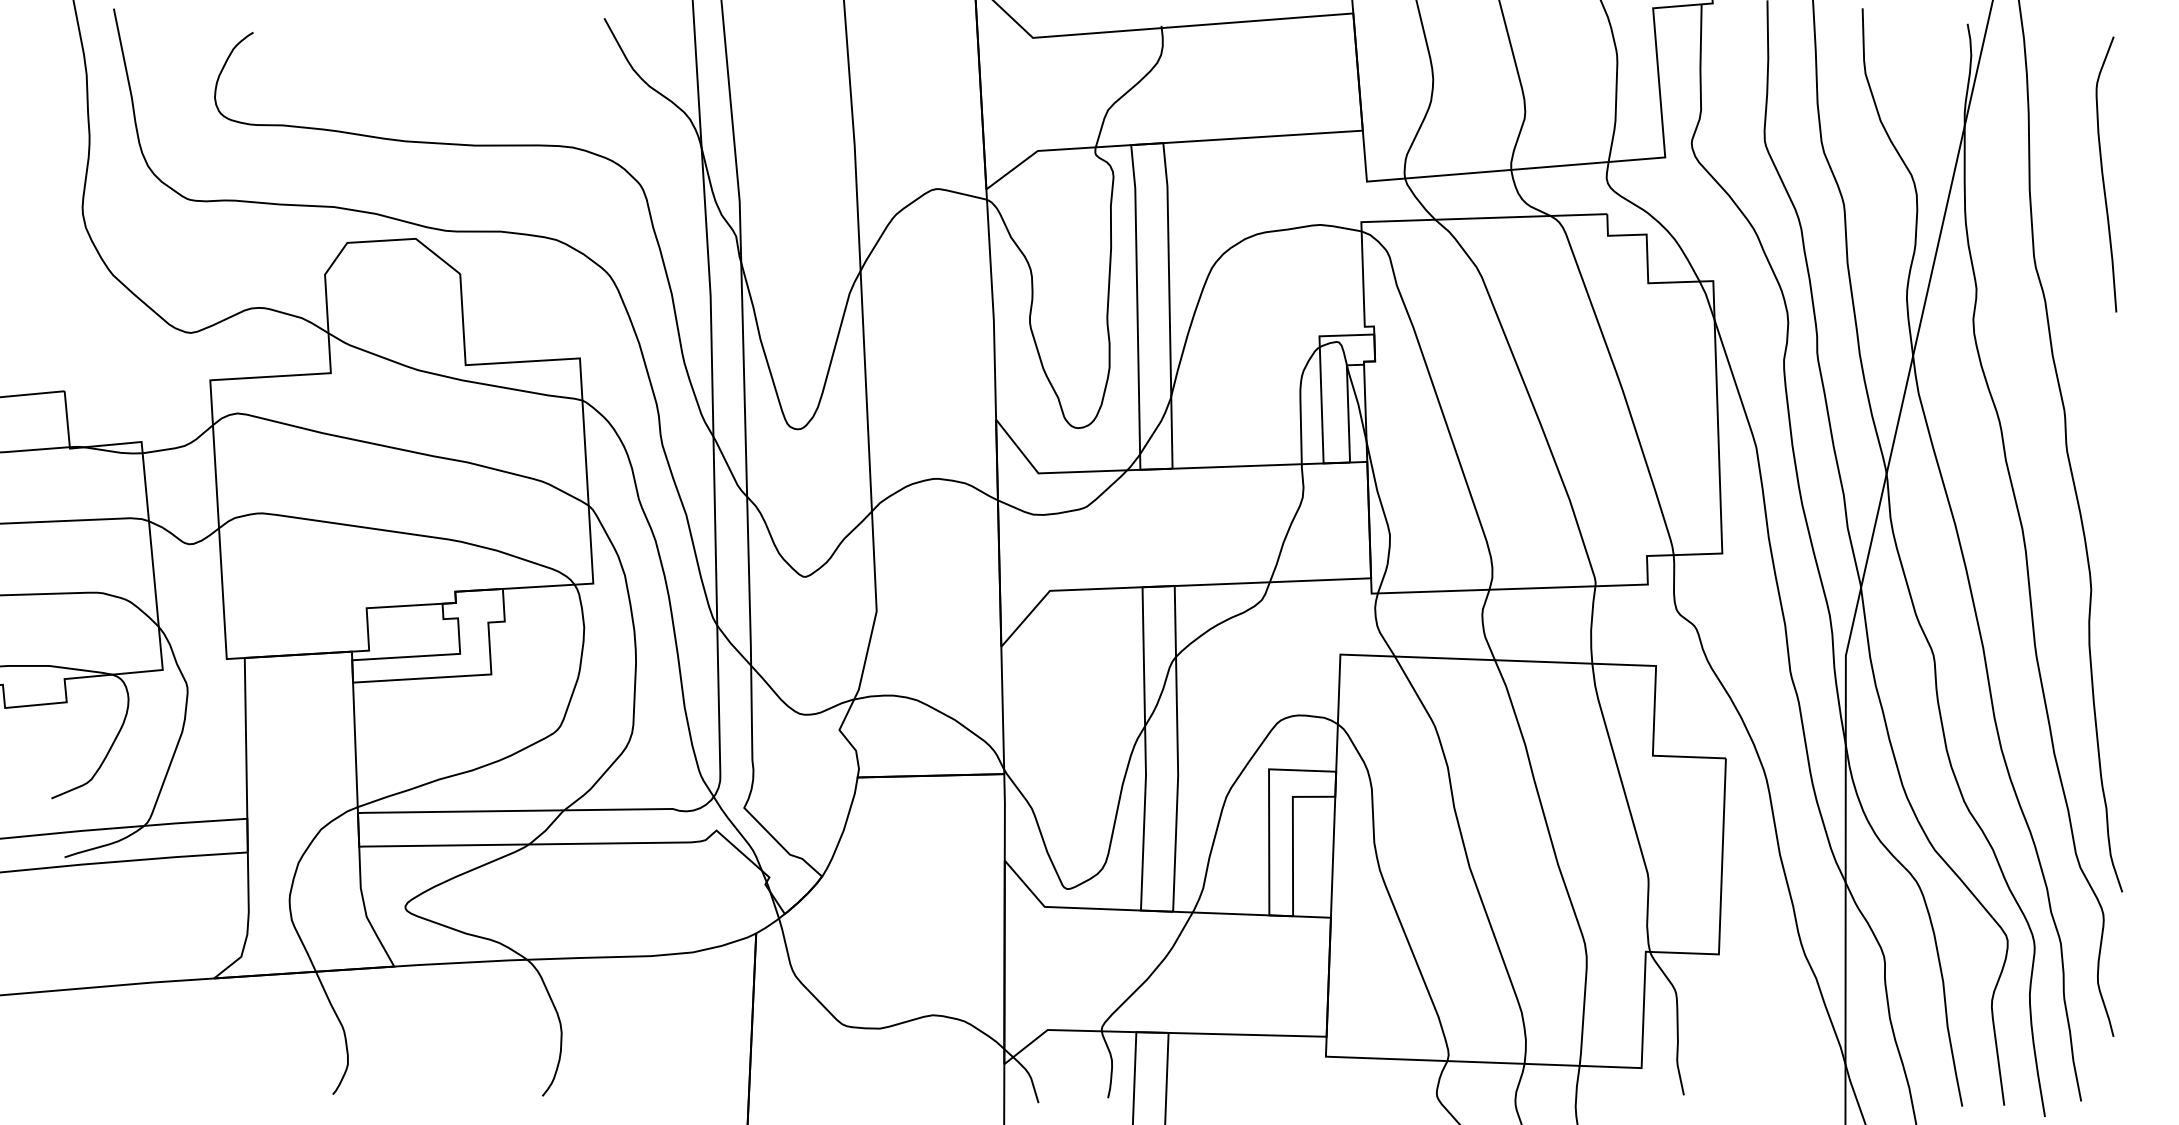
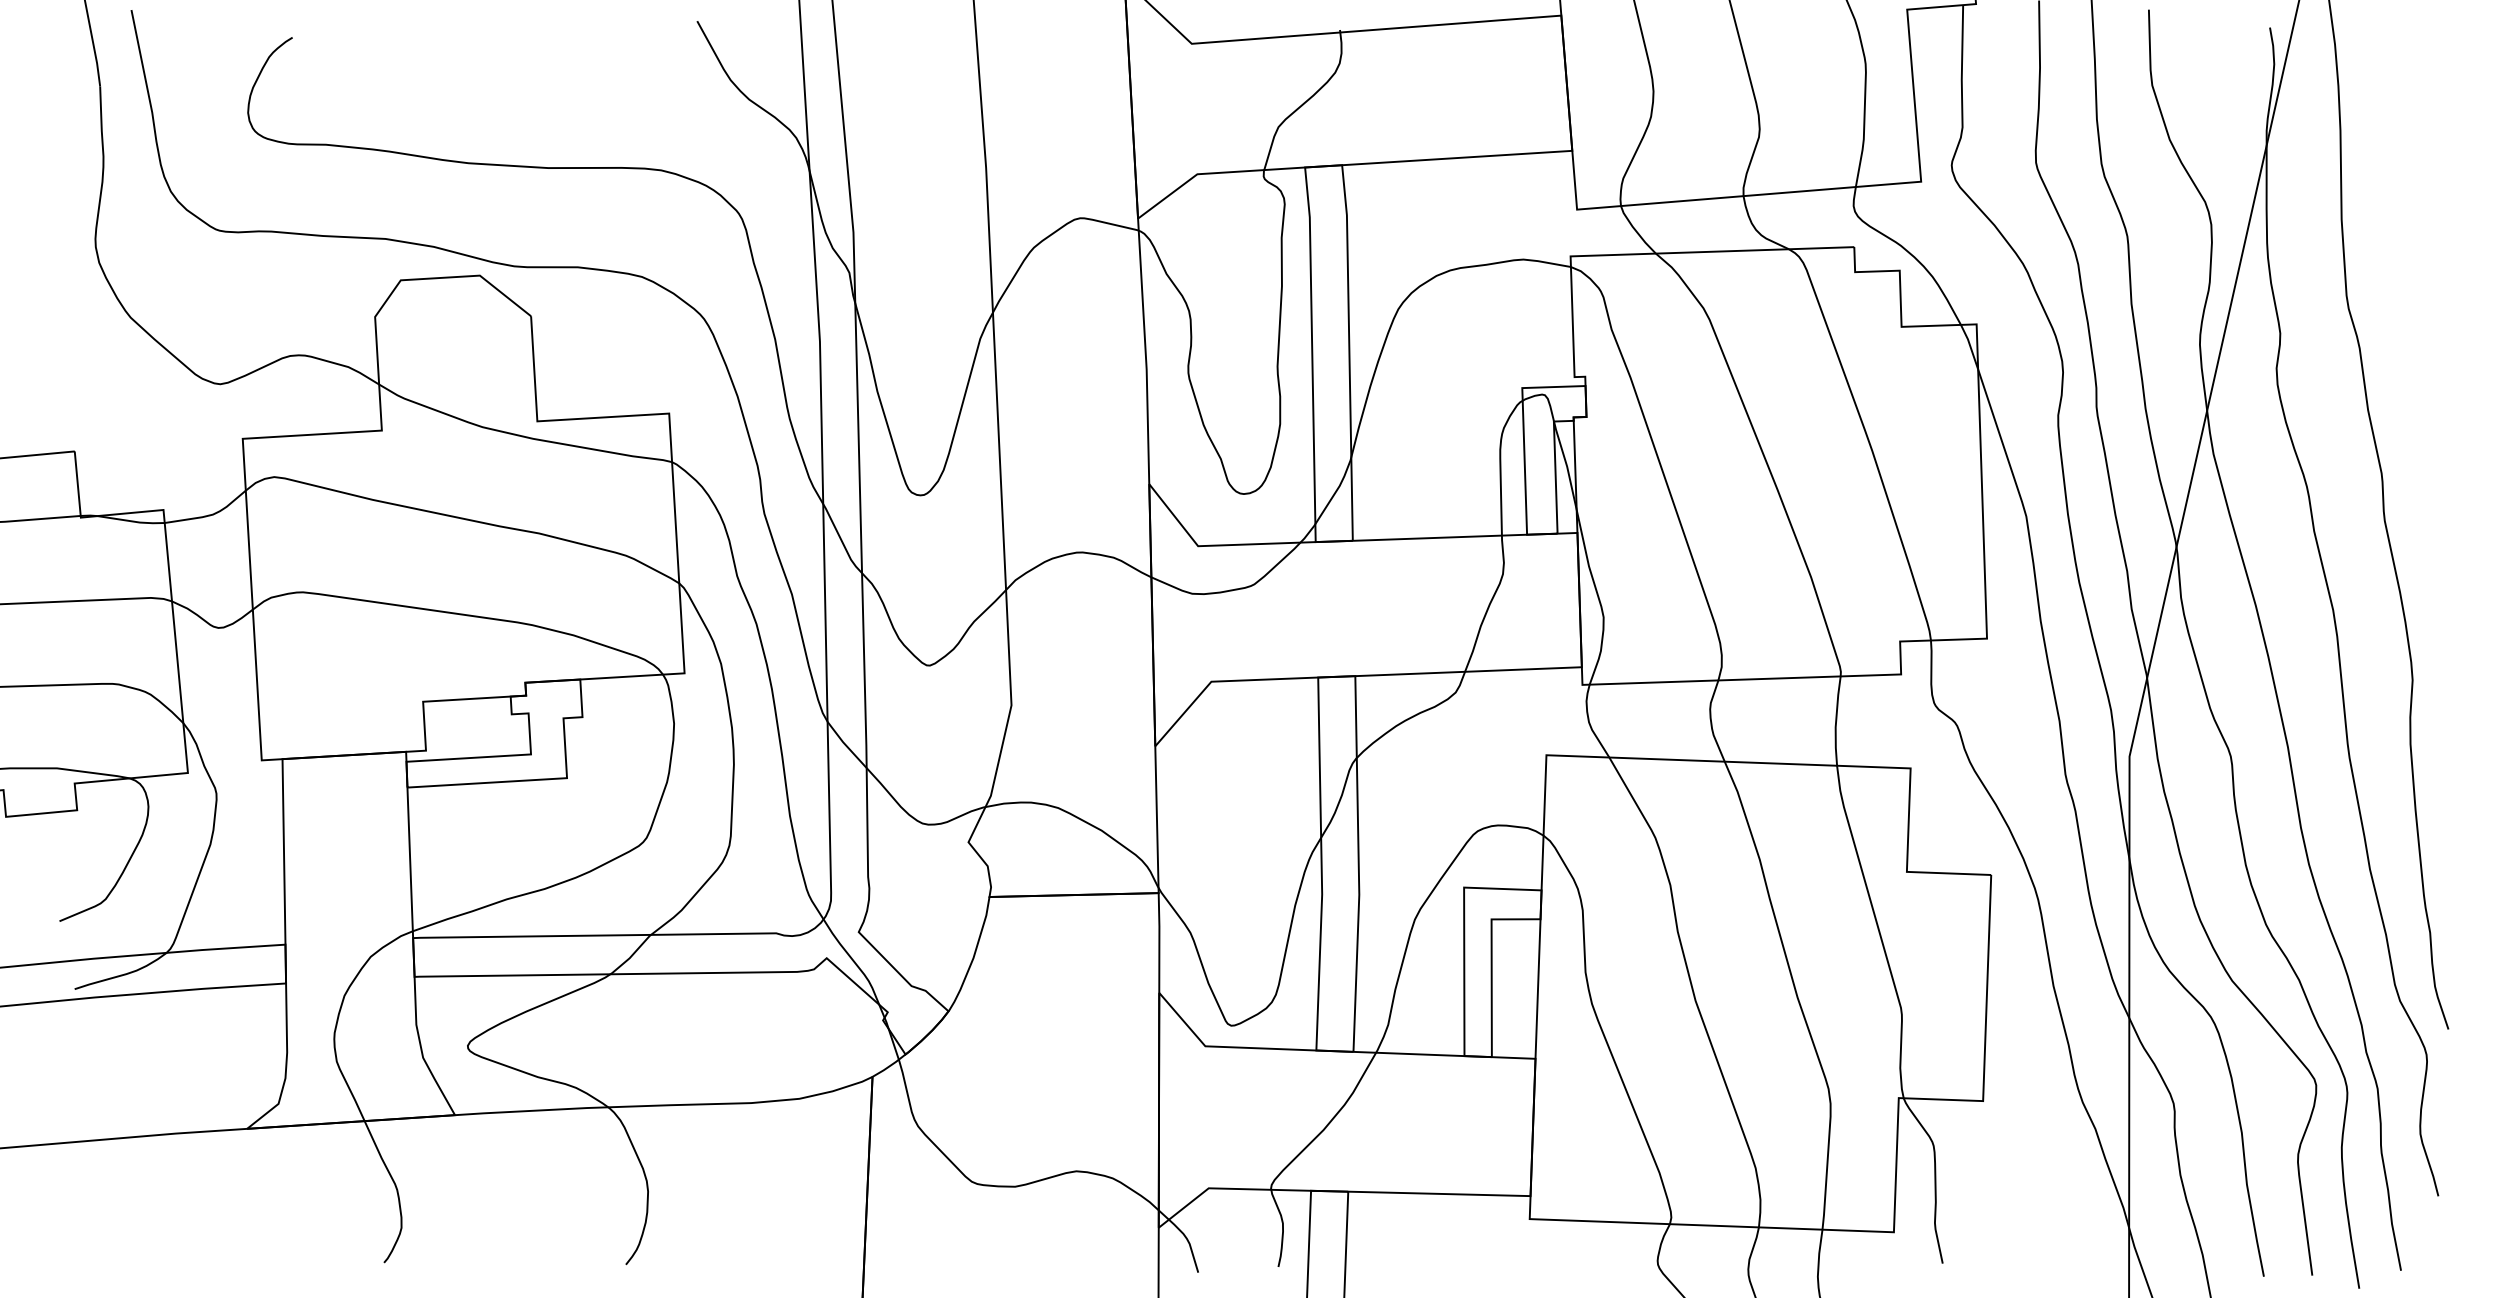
curve: (2103, 174) -> (2426, 201), removed

